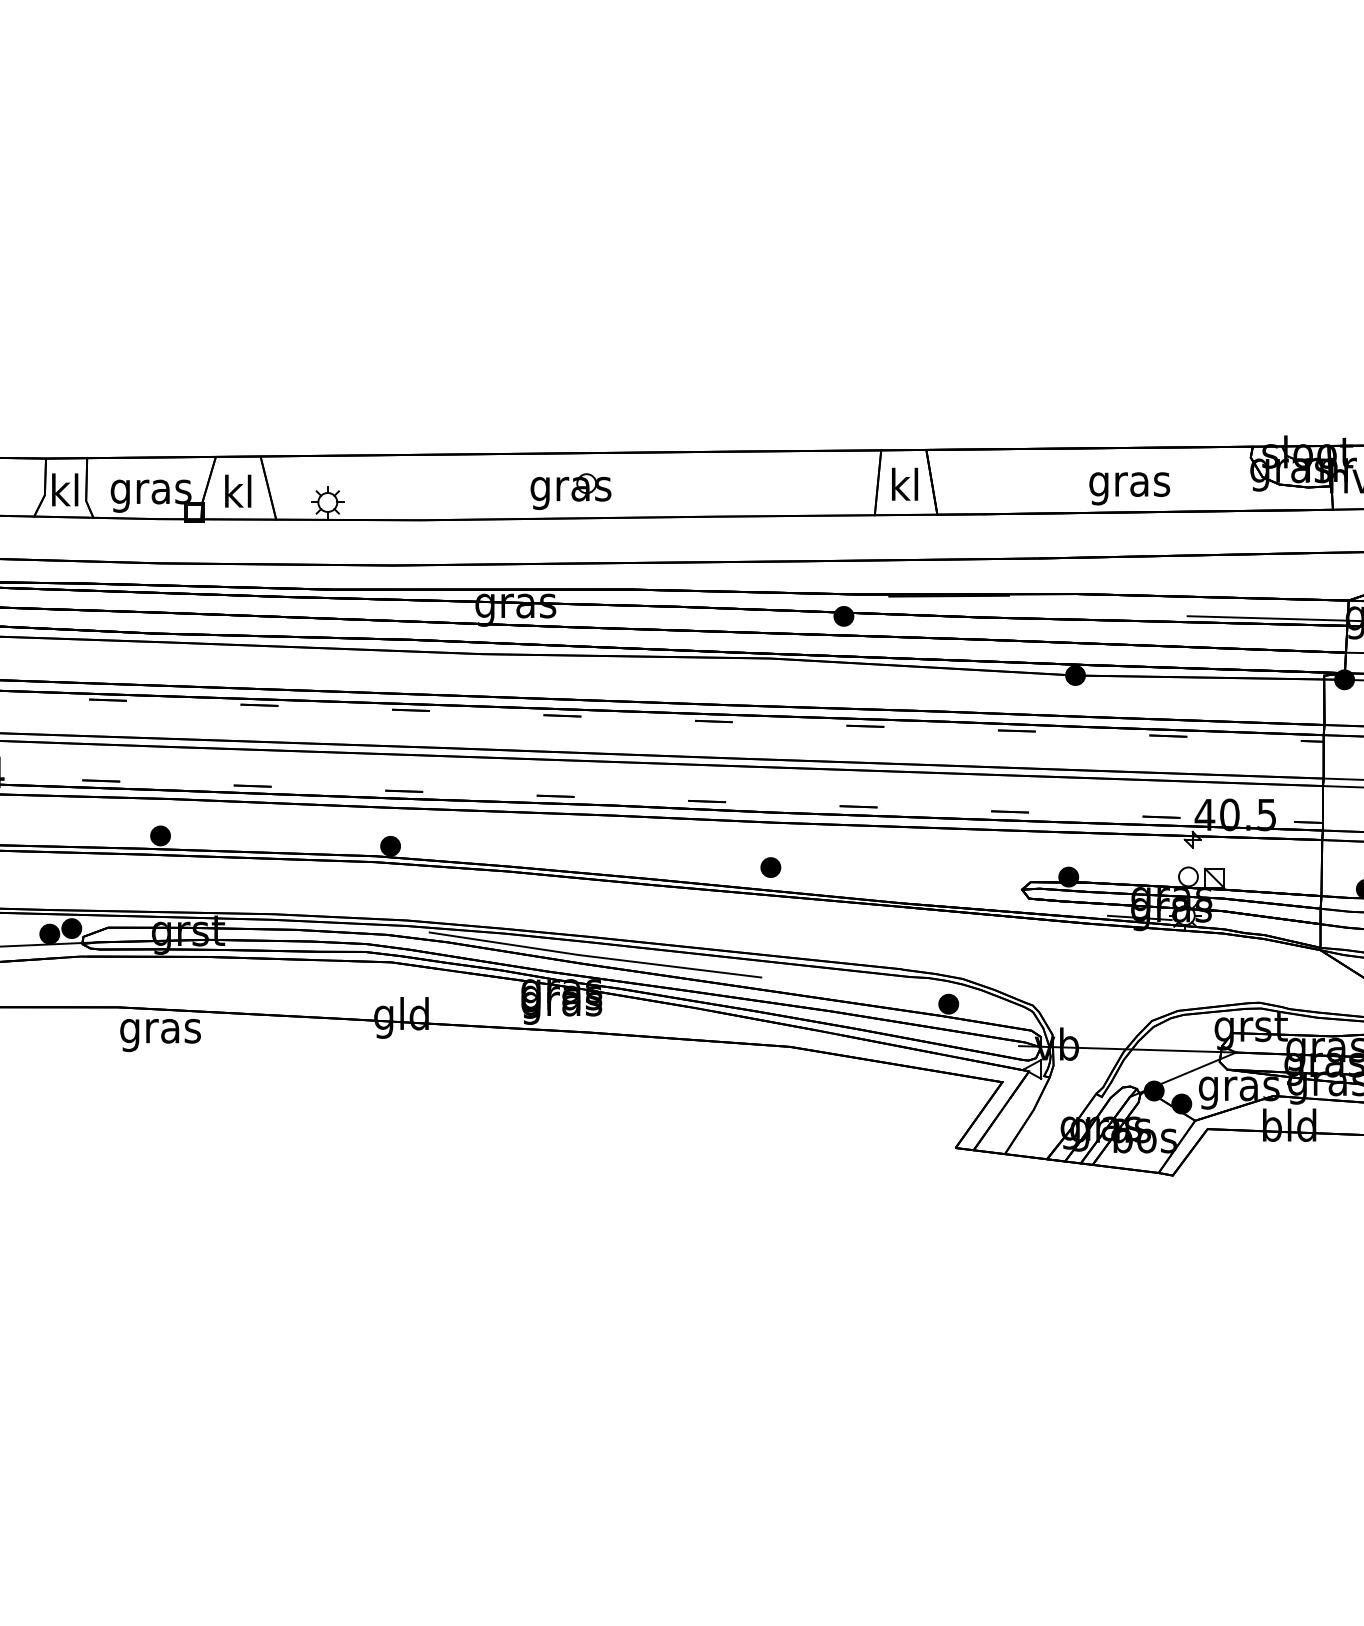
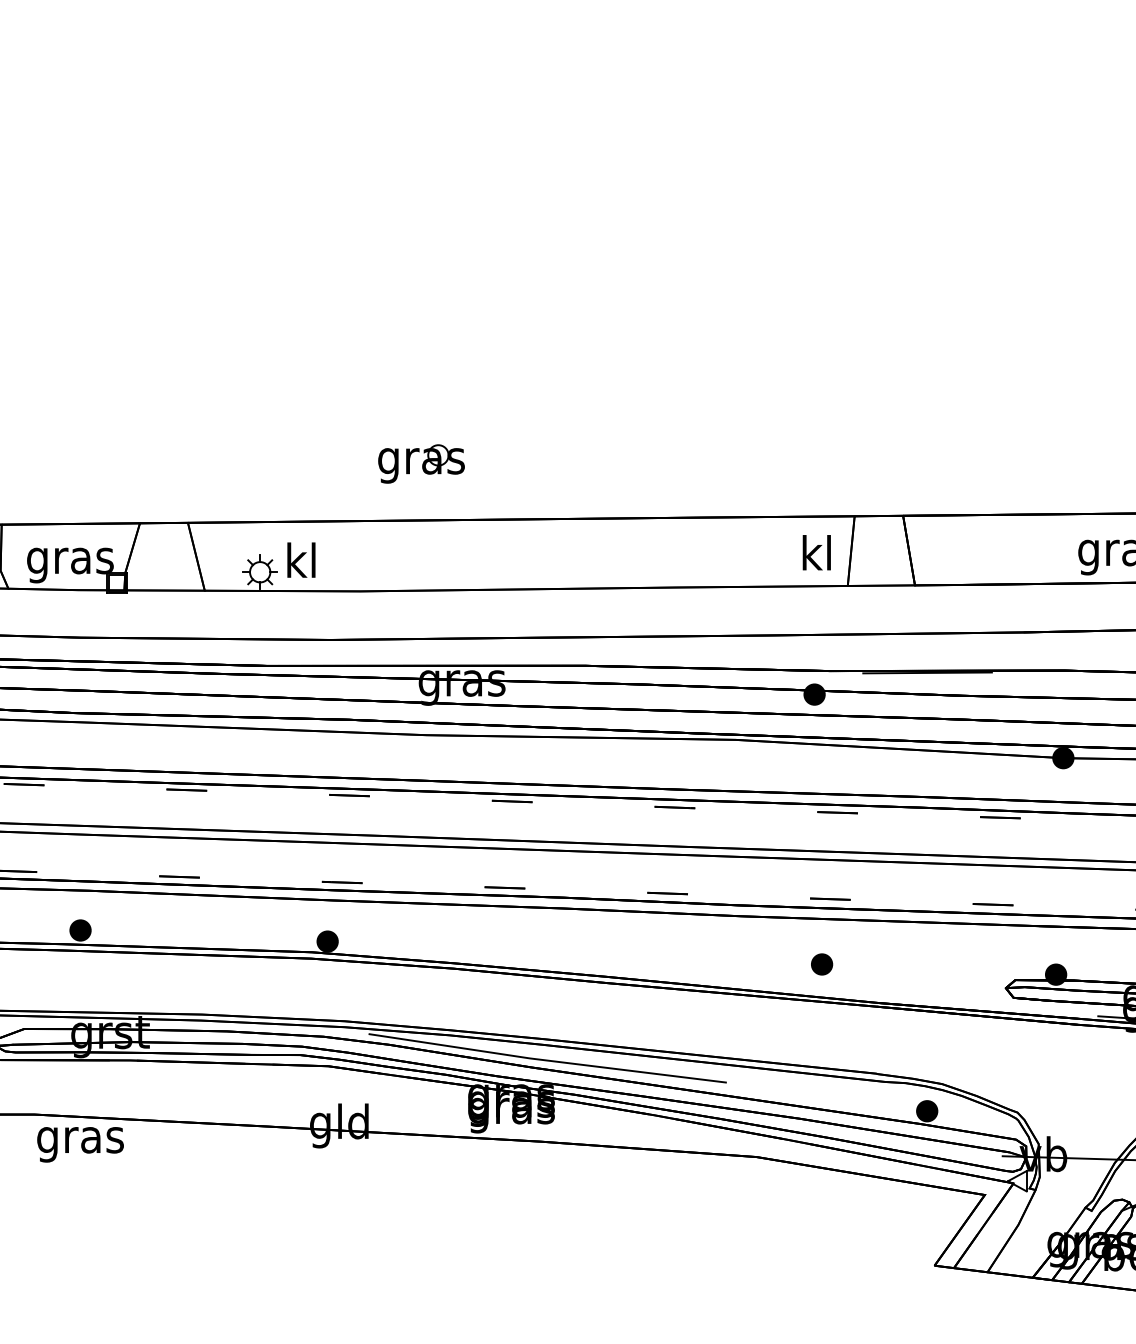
text: (905, 483) -> (817, 551), moved
text: (238, 490) -> (301, 559), moved
part: (570, 491) -> (420, 463), moved
part: (770, 867) -> (821, 964), moved

